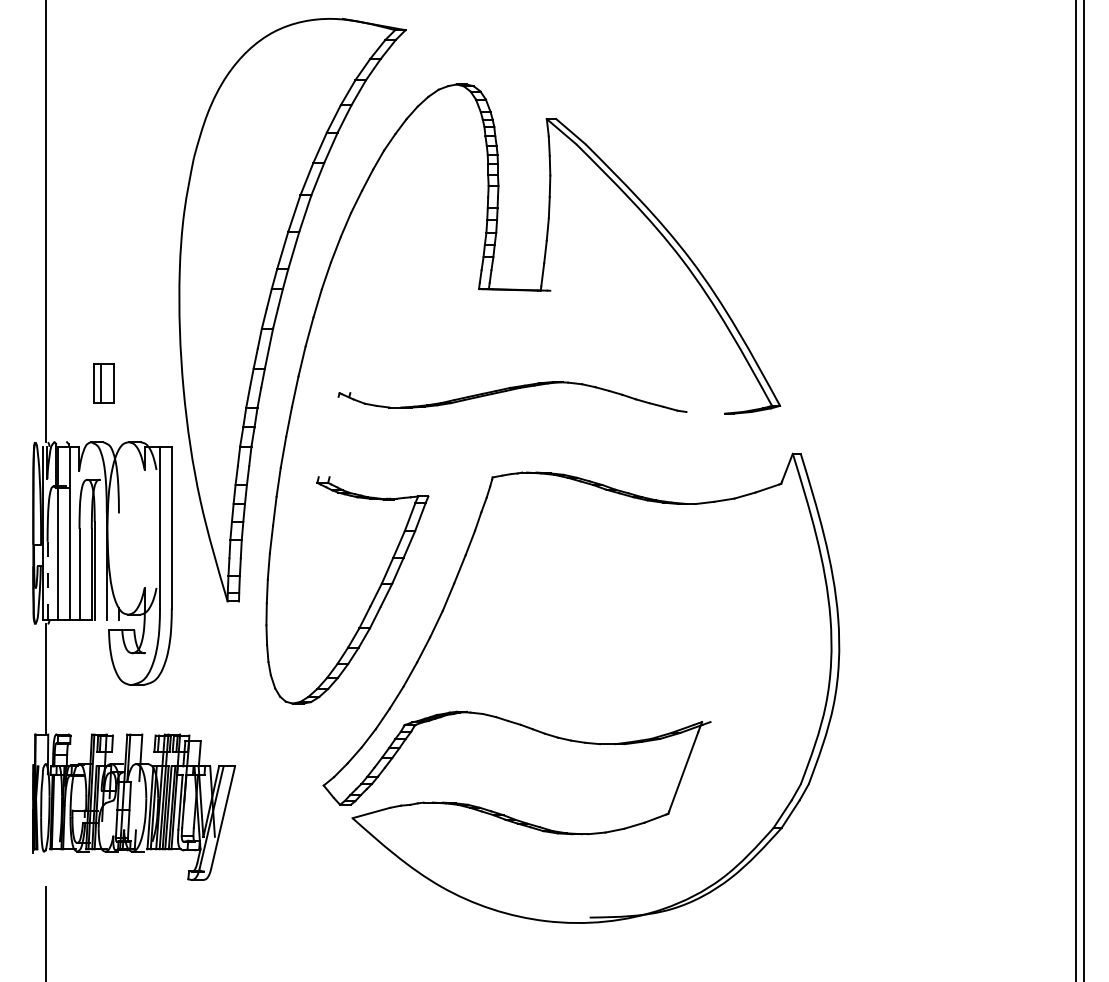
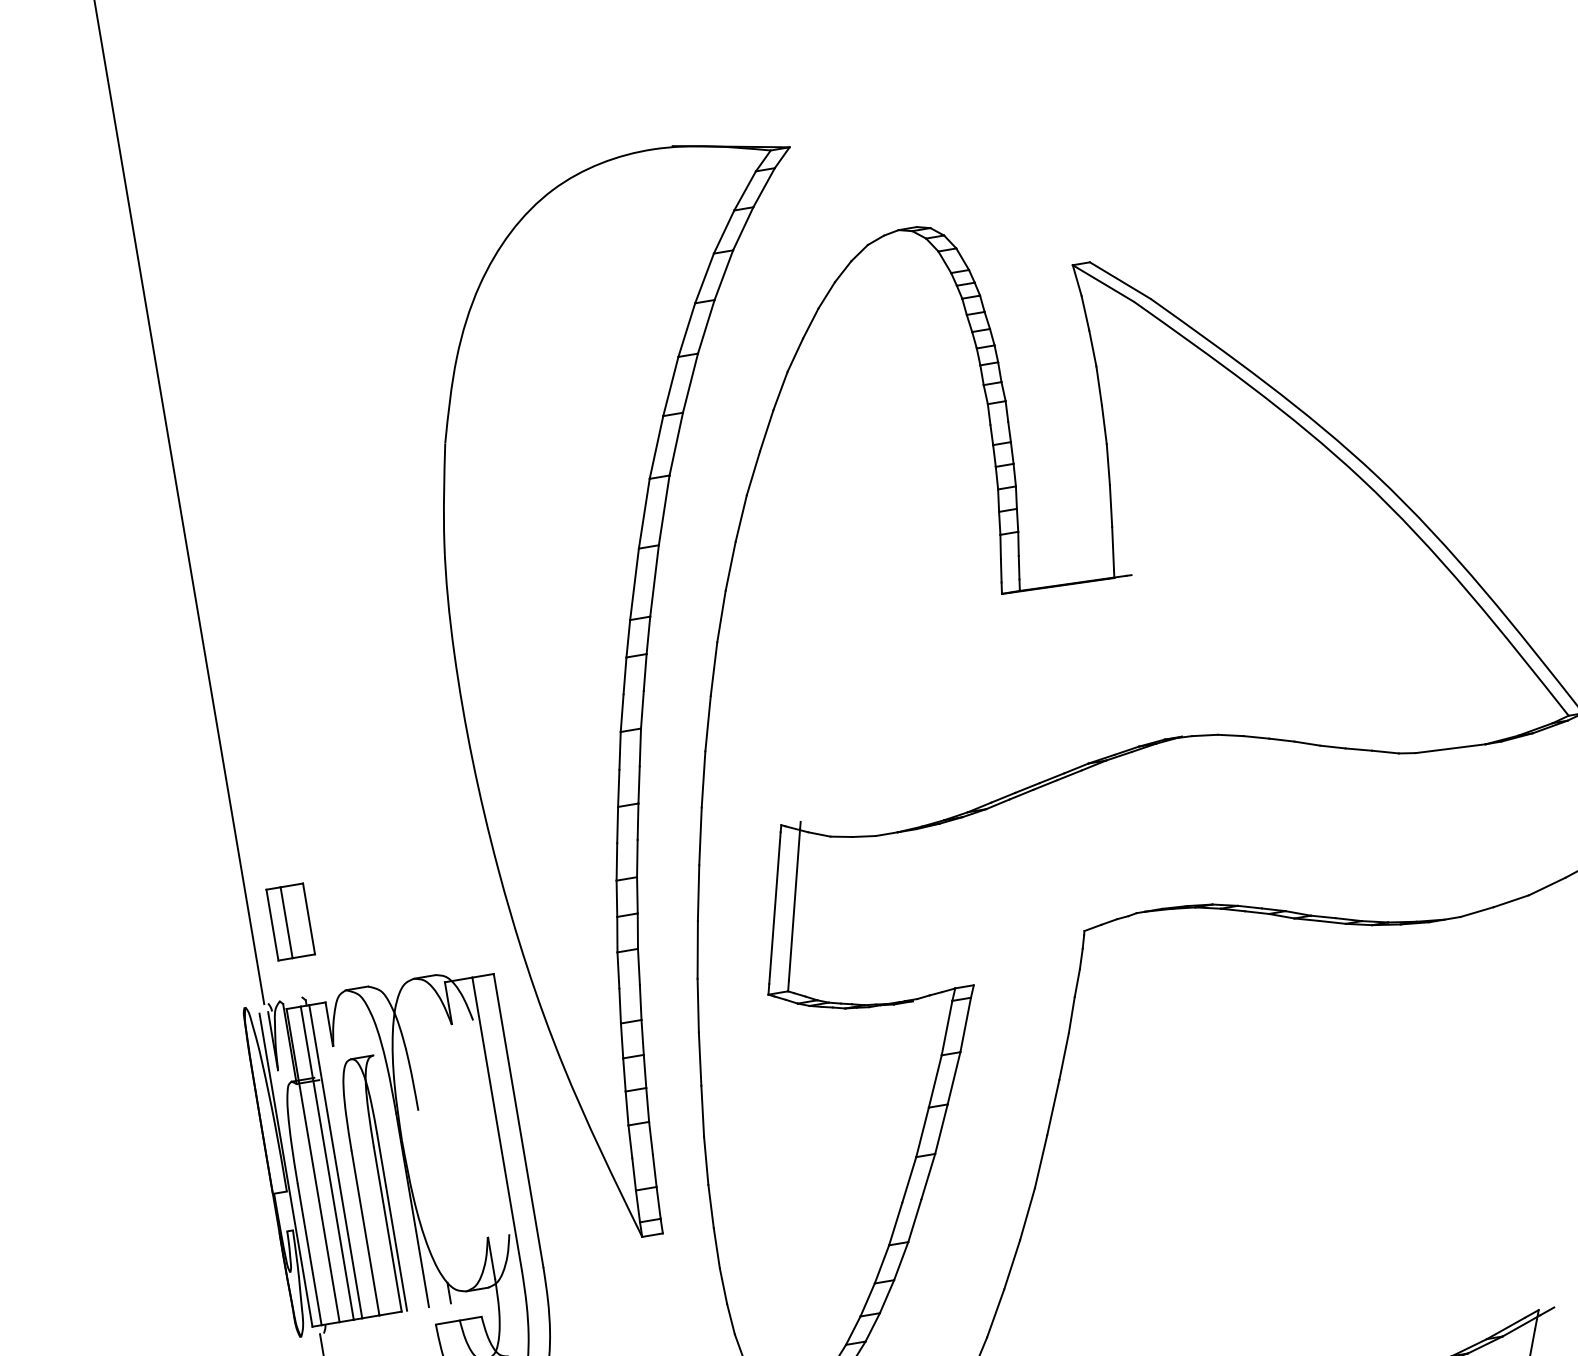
part: (103, 383) -> (290, 921), moved
line: (705, 412) -> (1450, 748), added
line: (328, 436) -> (774, 907), added
line: (339, 436) -> (794, 903), added
line: (65, 532) -> (327, 1161), added
line: (47, 580) -> (309, 1254), dashed -> solid

